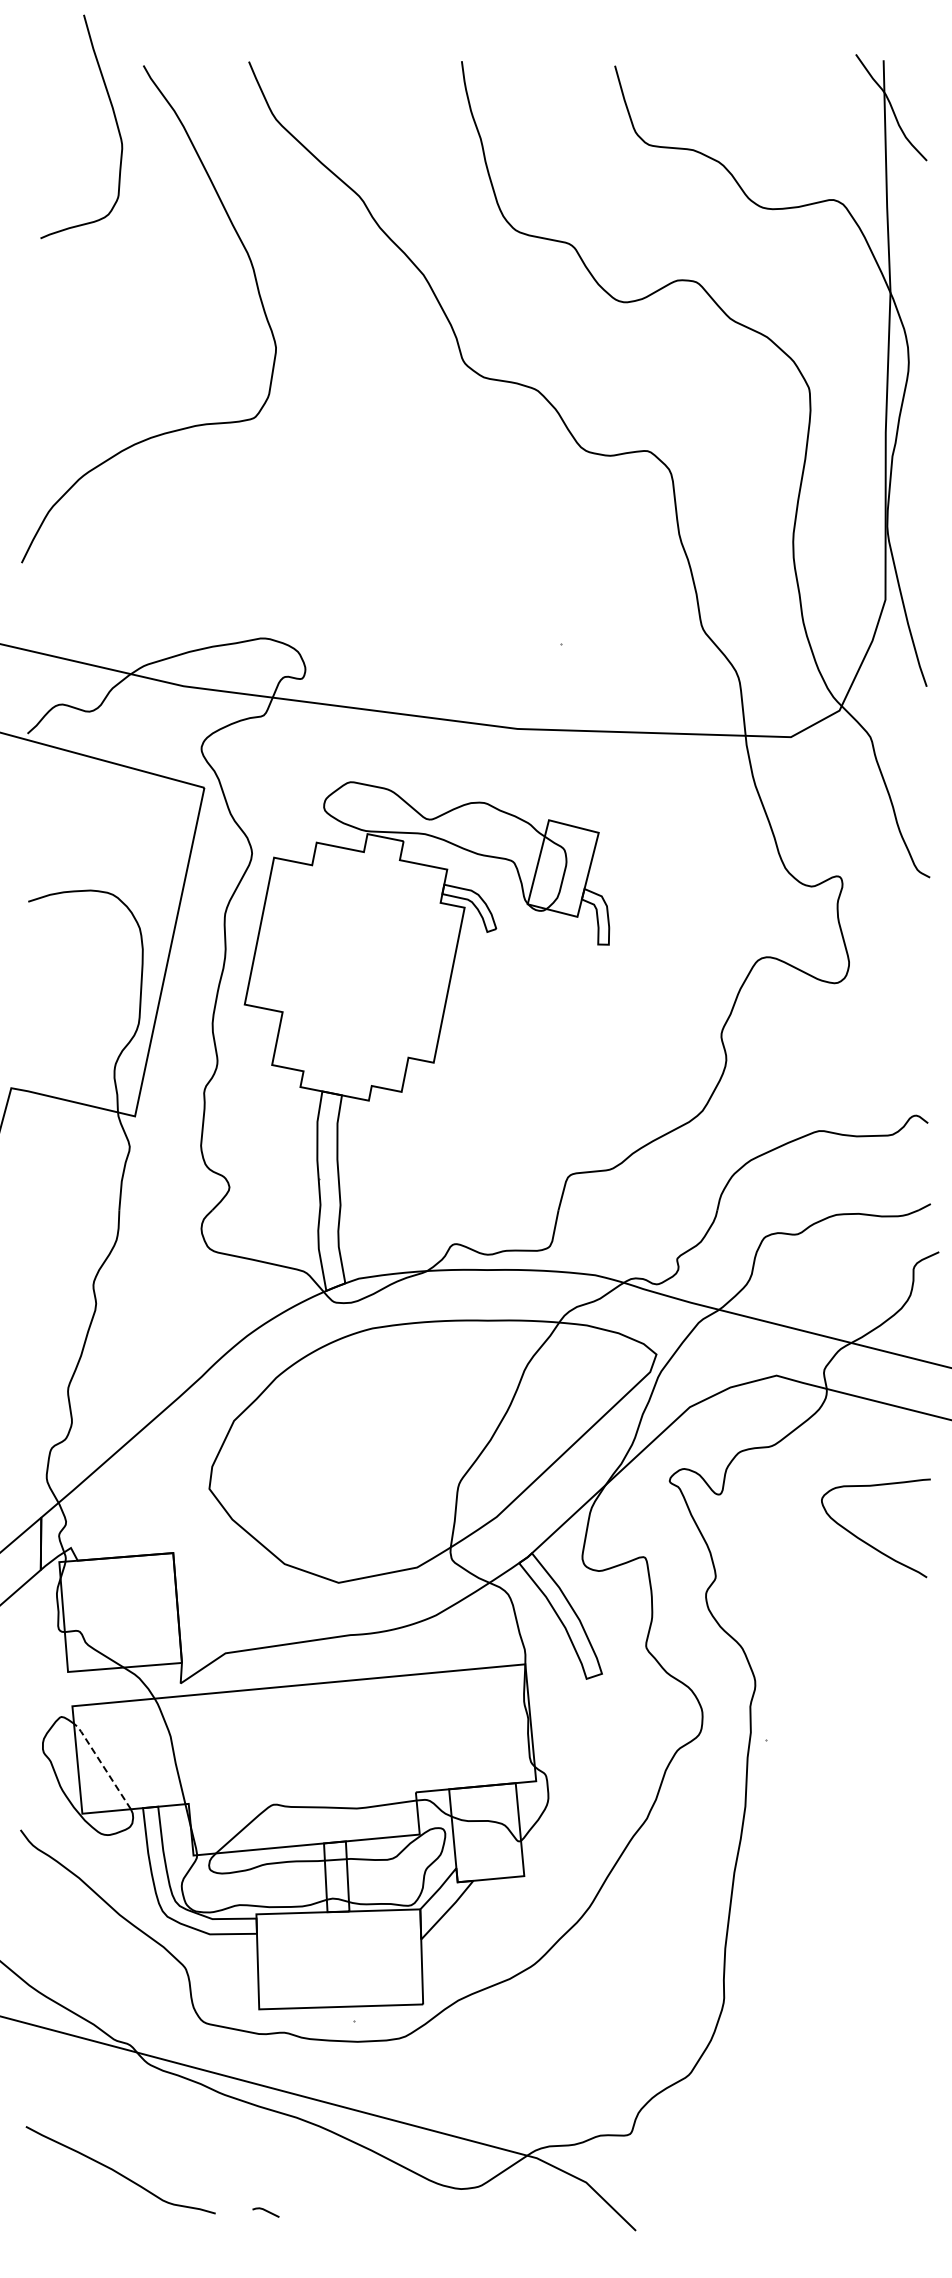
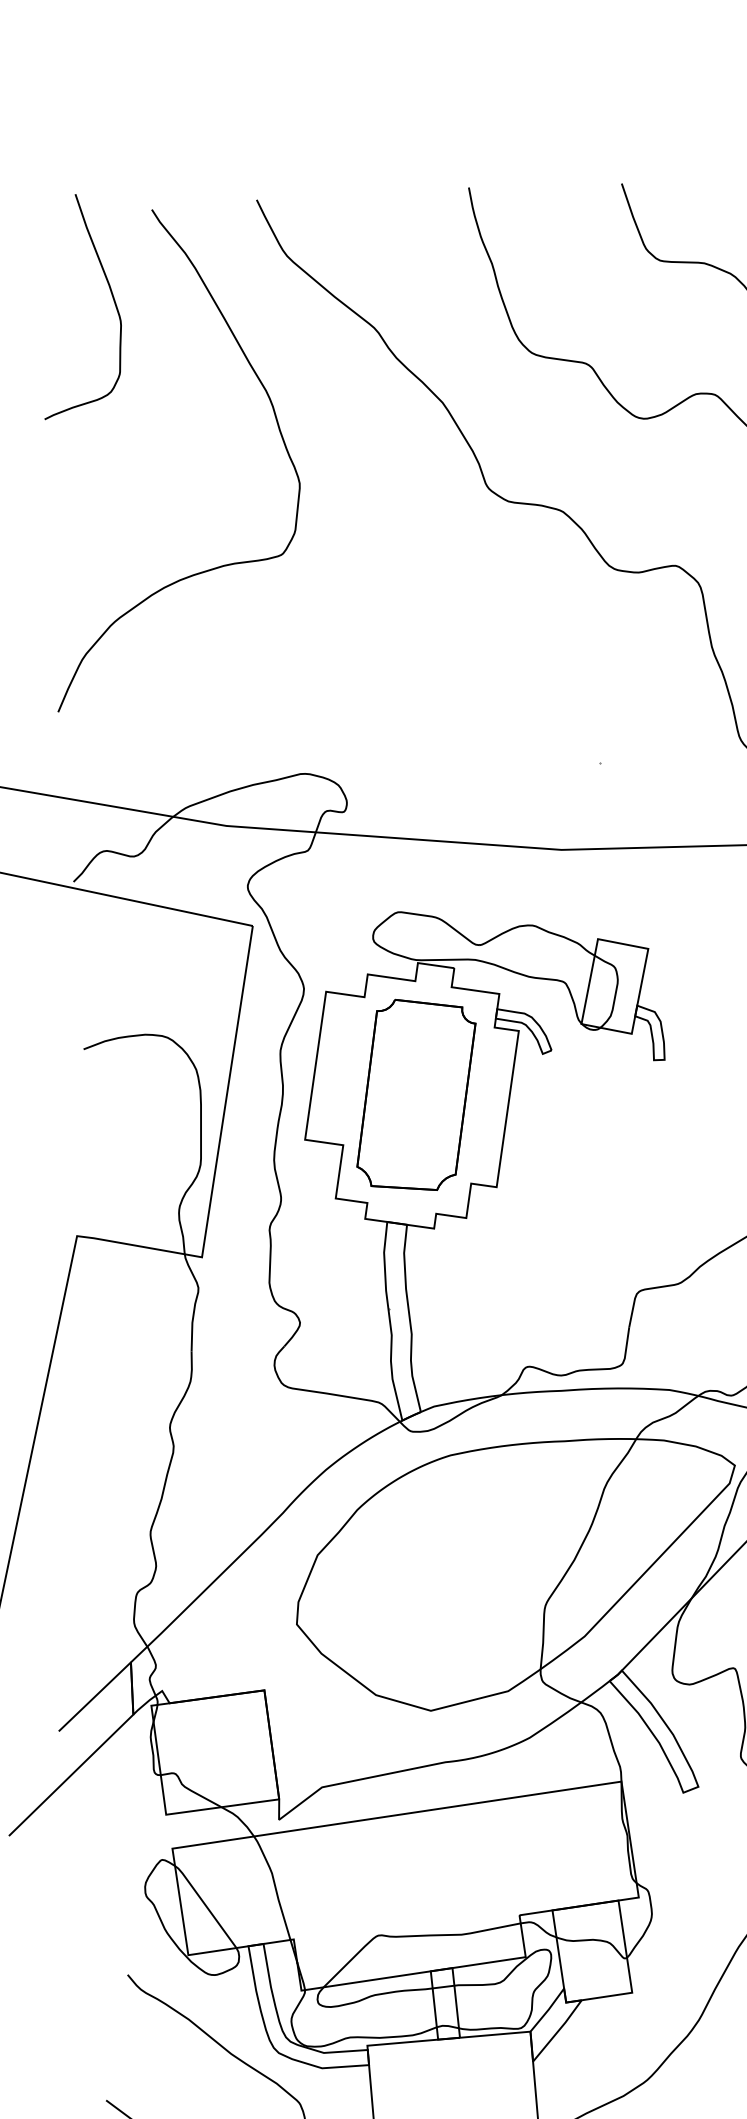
curve: (113, 115) -> (110, 292), moved
part: (358, 965) -> (416, 1094), added
line: (102, 1764) -> (205, 1904), dashed -> solid

